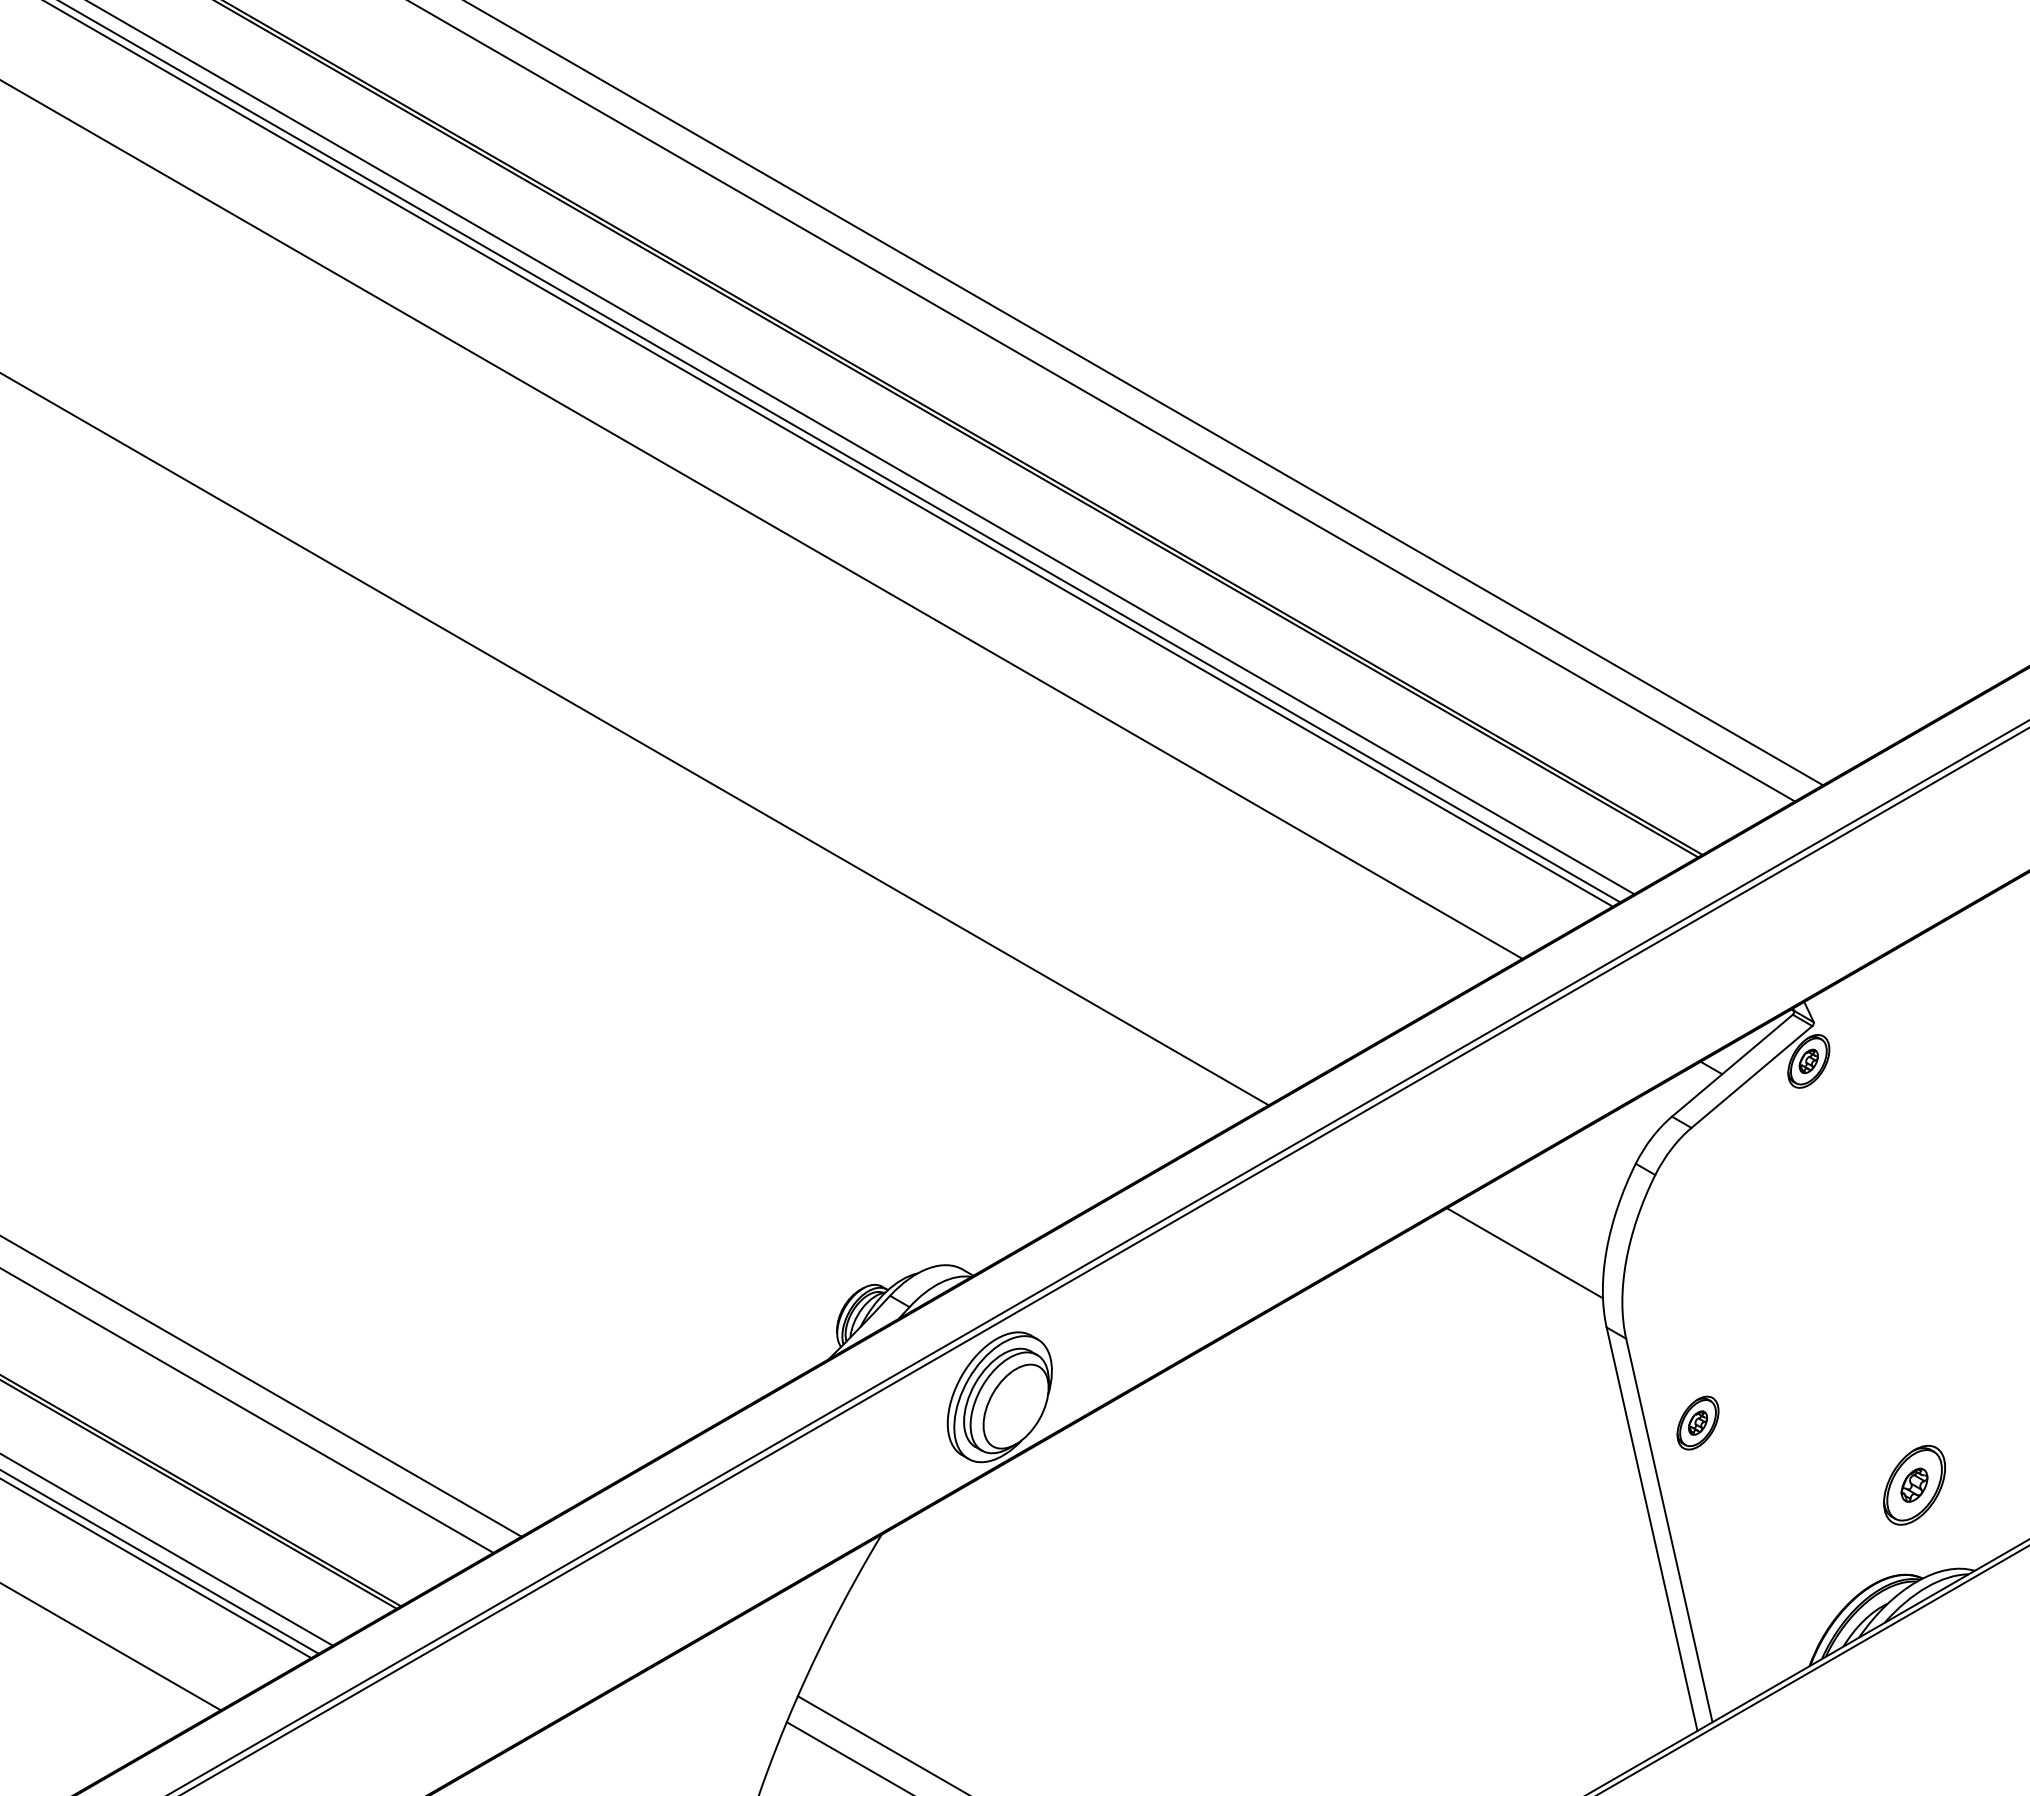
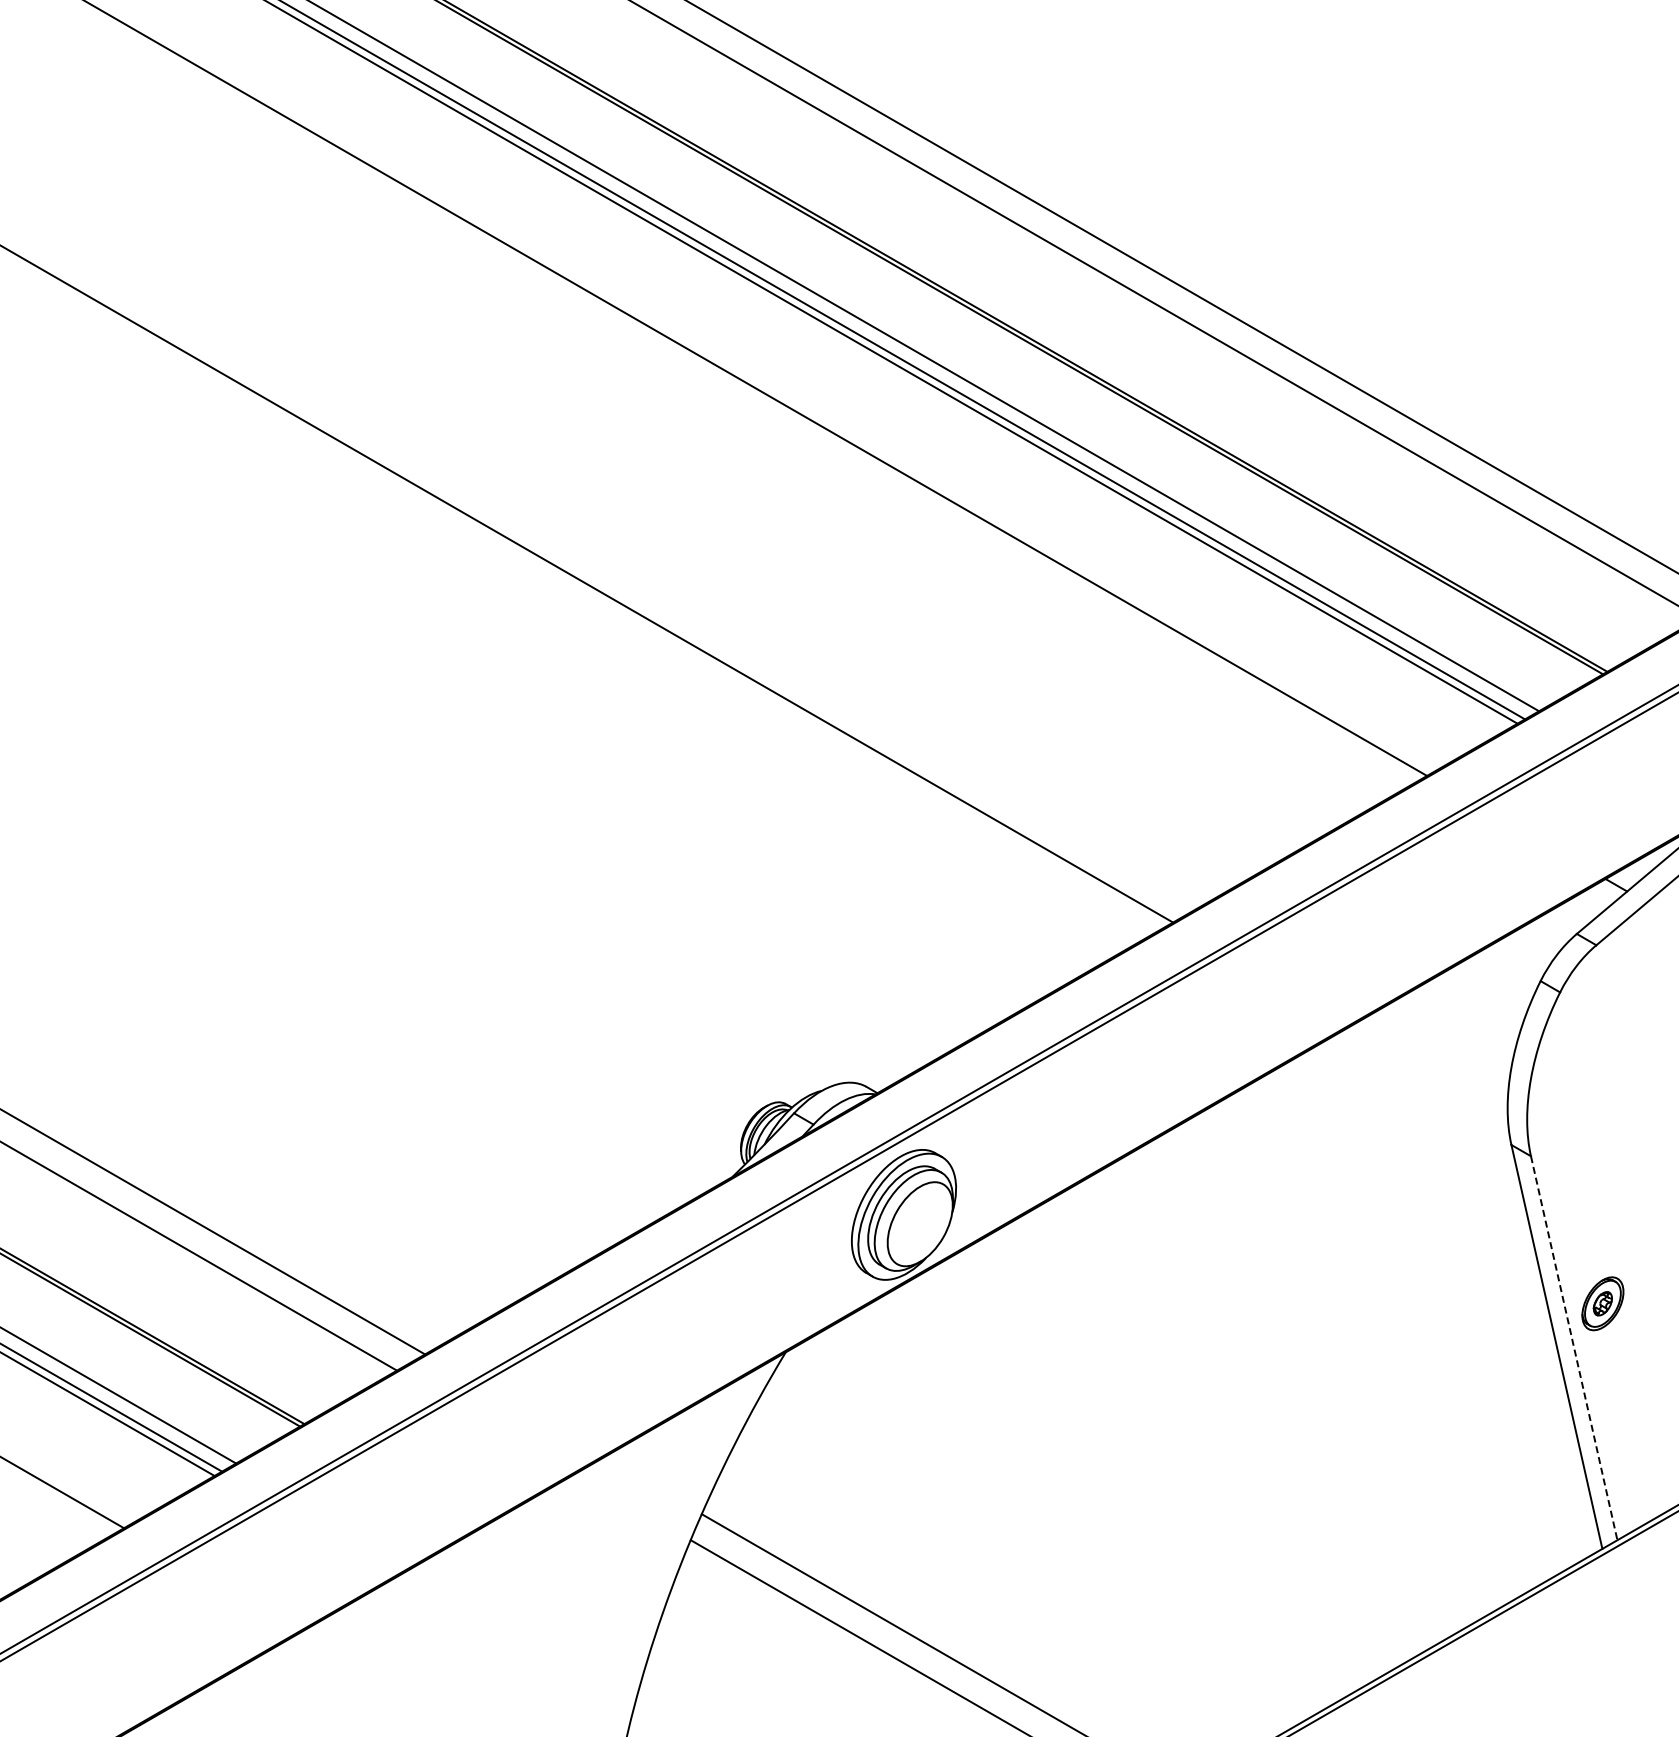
line: (1524, 1253) -> (1429, 1070), removed
part: (1697, 1422) -> (1602, 1303), moved
line: (1669, 1530) -> (1574, 1348), solid -> dashed

